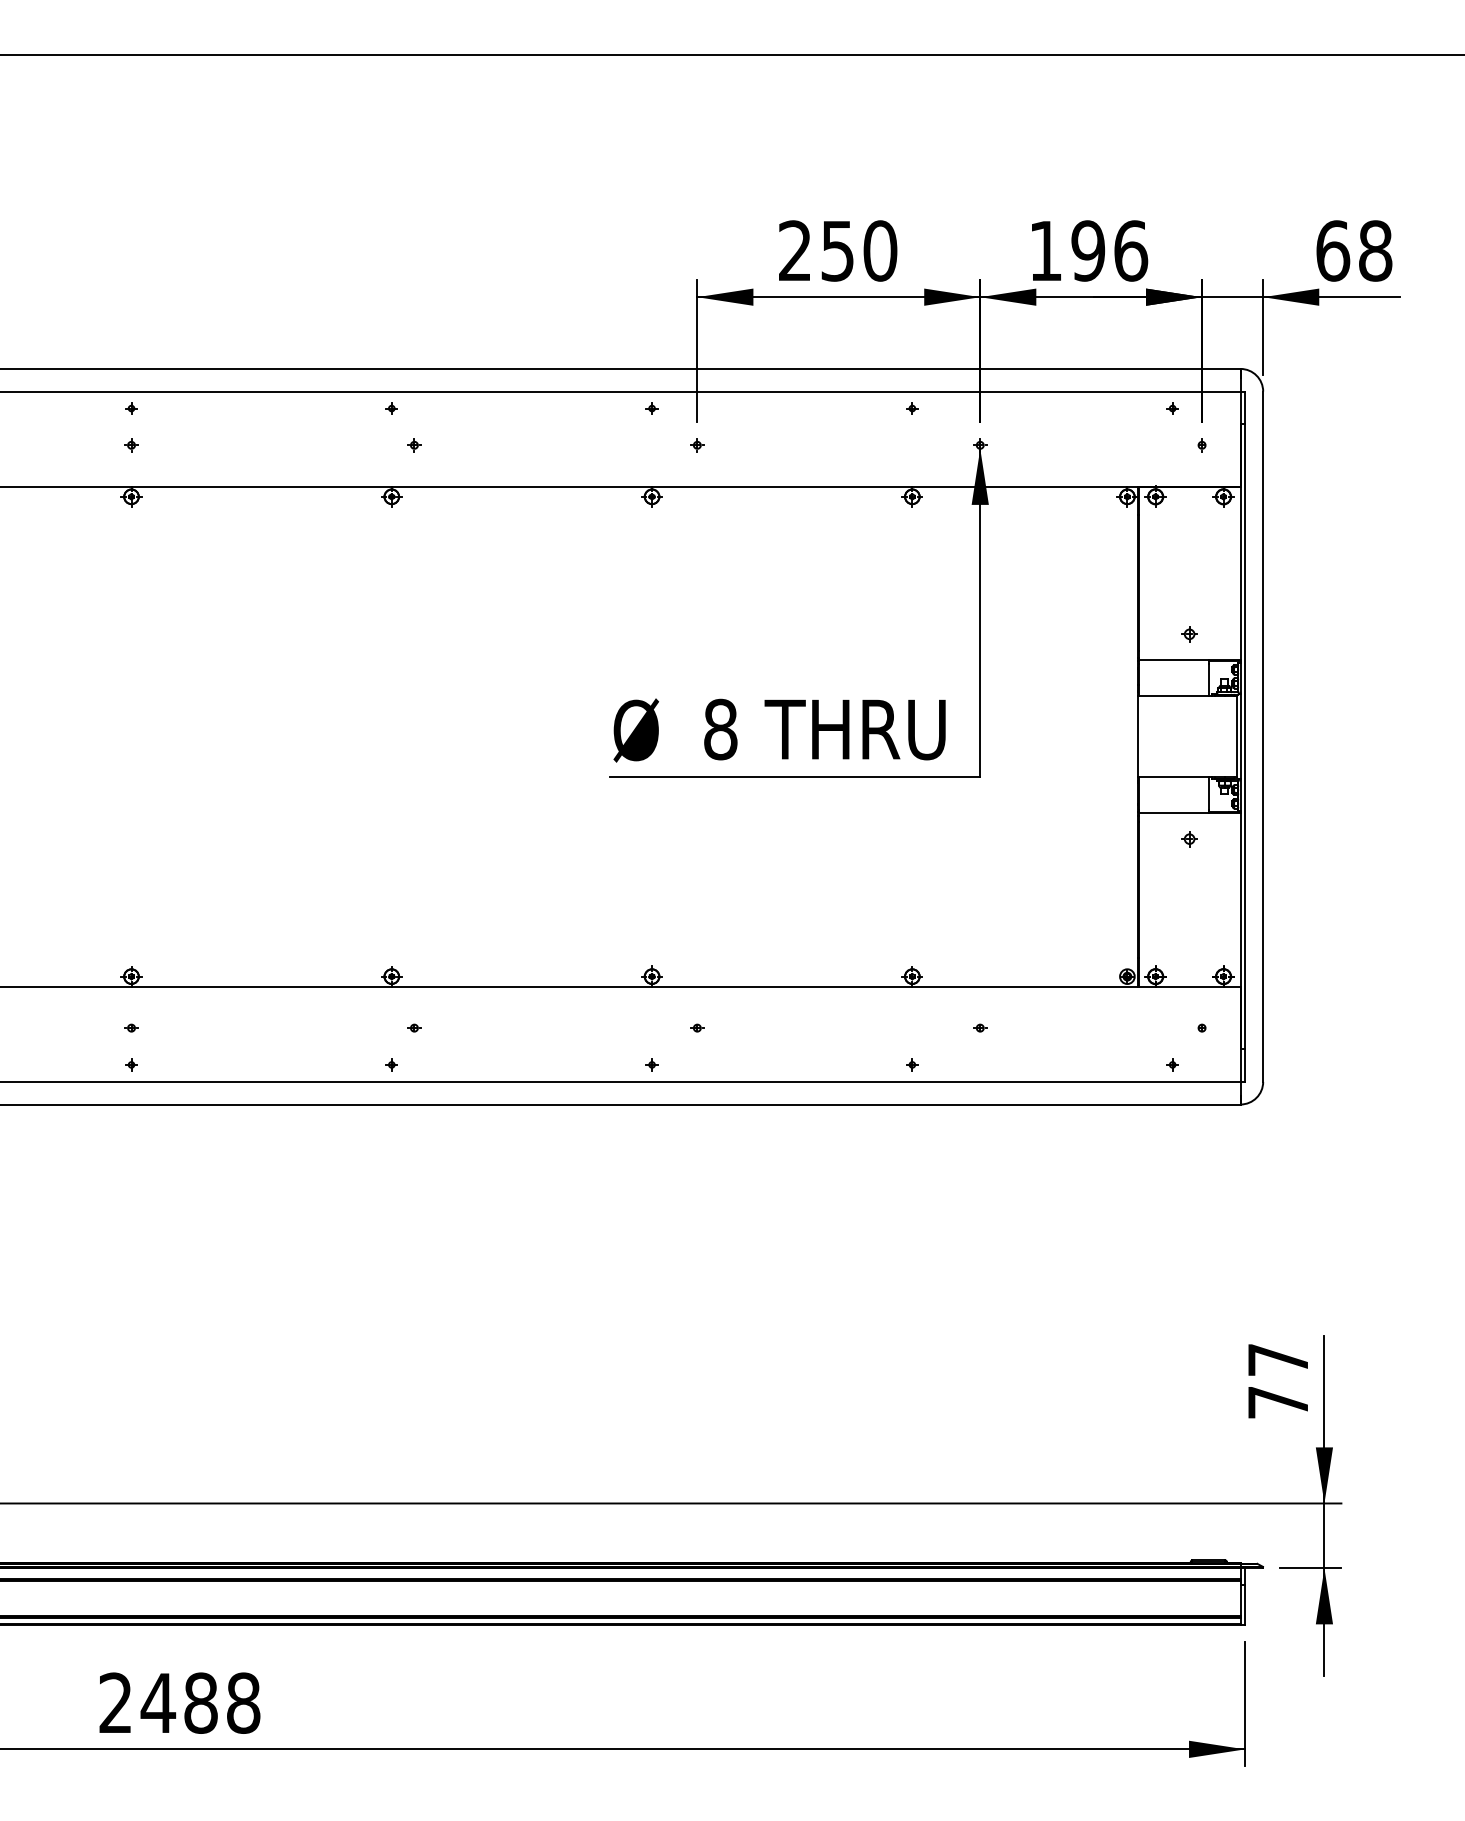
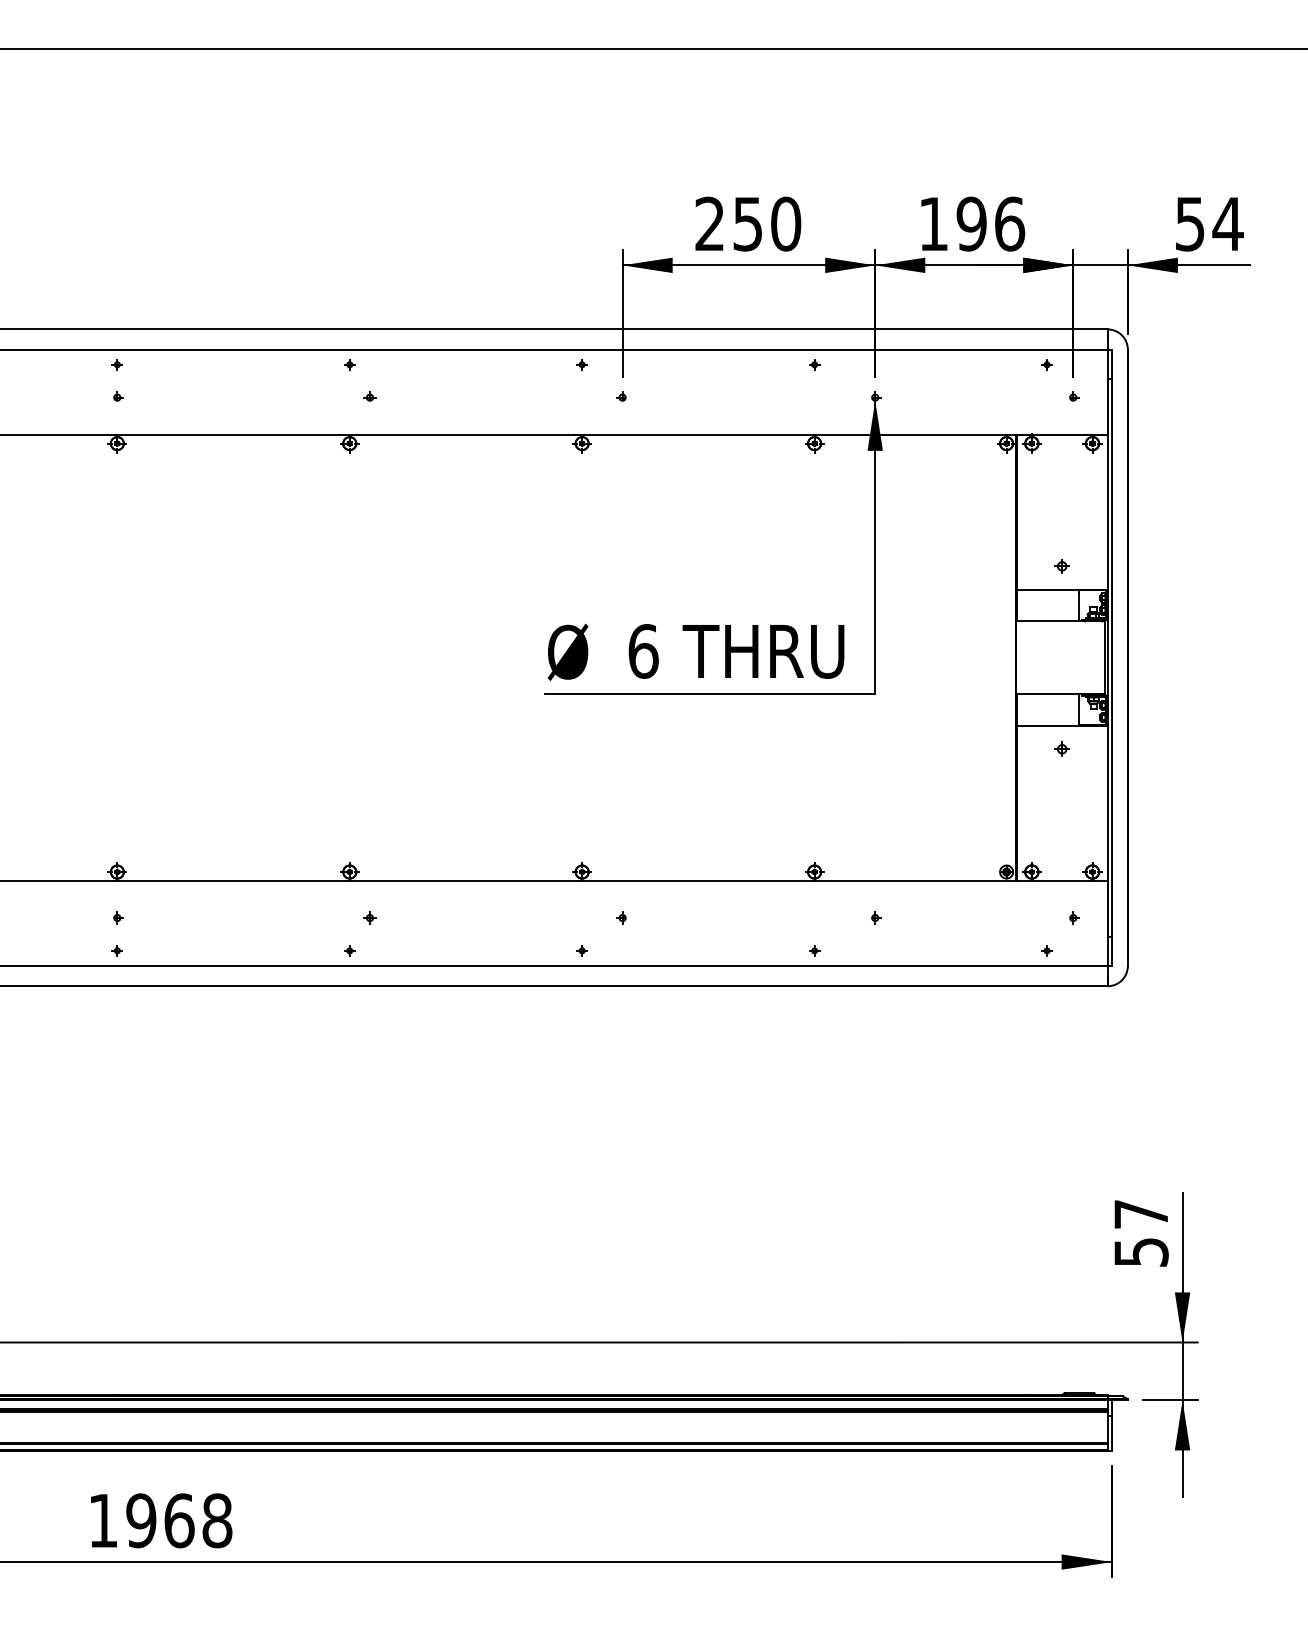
text: (1354, 250) -> (1209, 223), 68 -> 54
text: (720, 729) -> (643, 651), 8 -> 6
text: (1278, 1402) -> (1141, 1252), 77 -> 57
text: (158, 1702) -> (141, 1520), 2488 -> 1968

